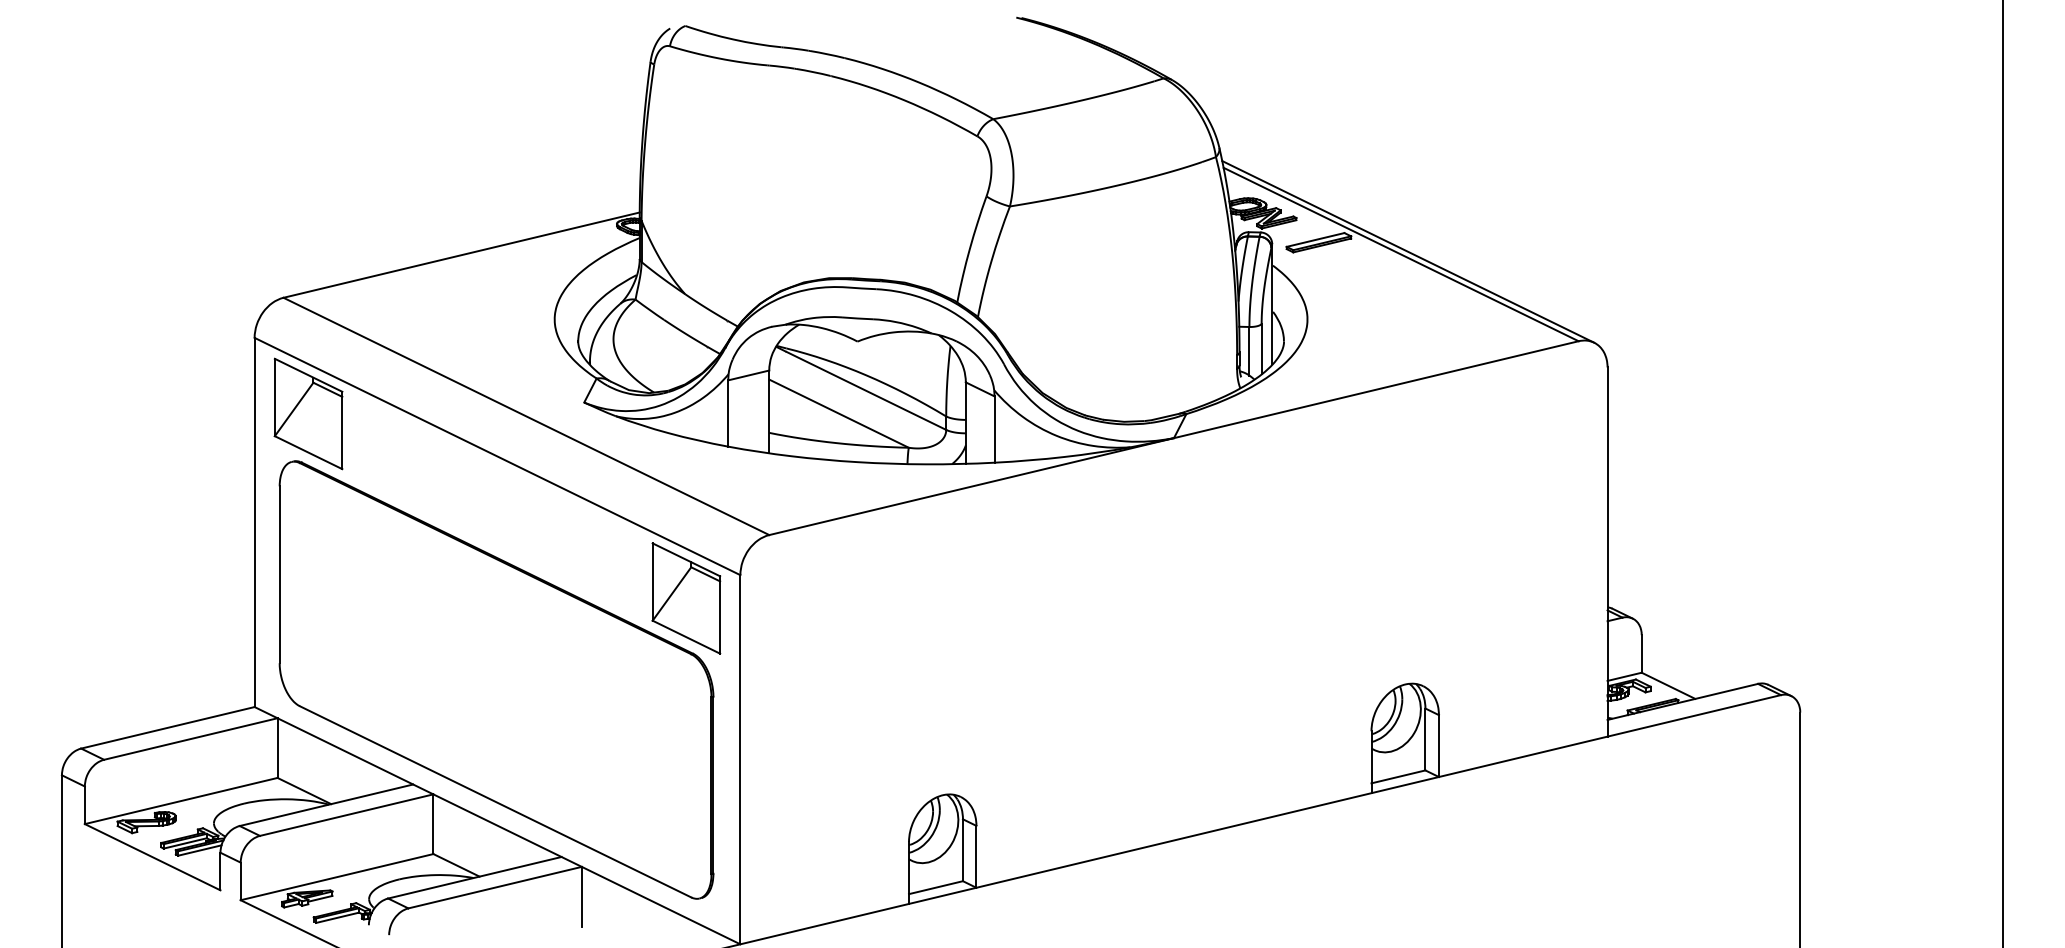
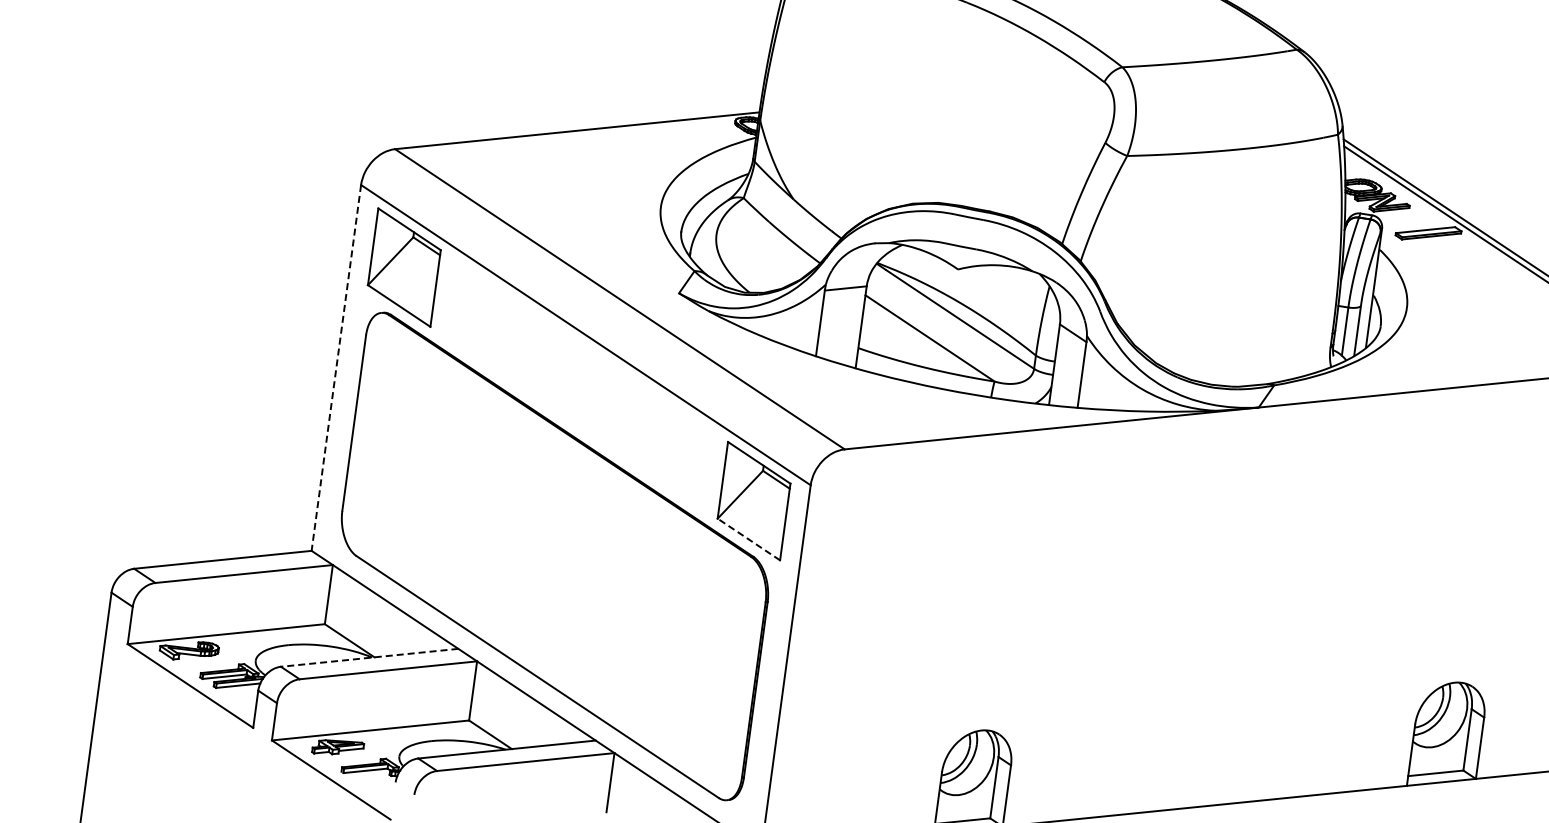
line: (254, 522) -> (336, 367), solid -> dashed
line: (686, 637) -> (748, 539), solid -> dashed
line: (325, 805) -> (368, 657), solid -> dashed

